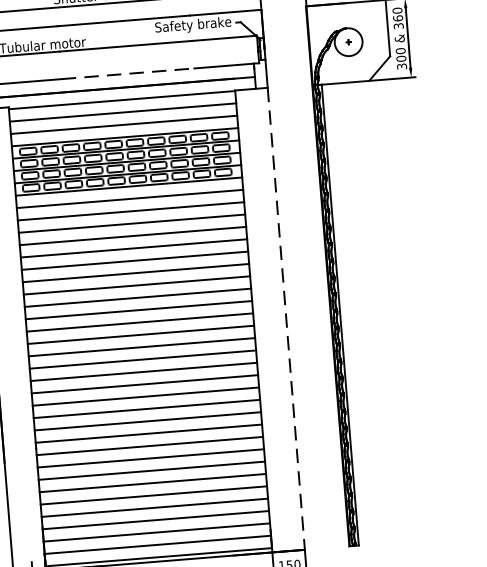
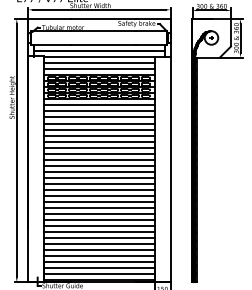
line: (128, 73) -> (103, 44), dashed -> solid
line: (286, 318) -> (170, 169), dashed -> solid

